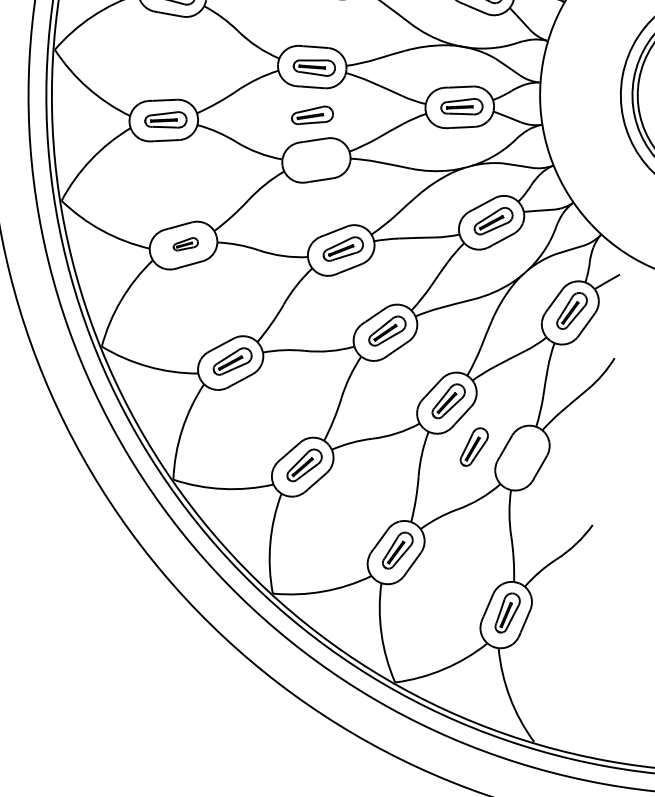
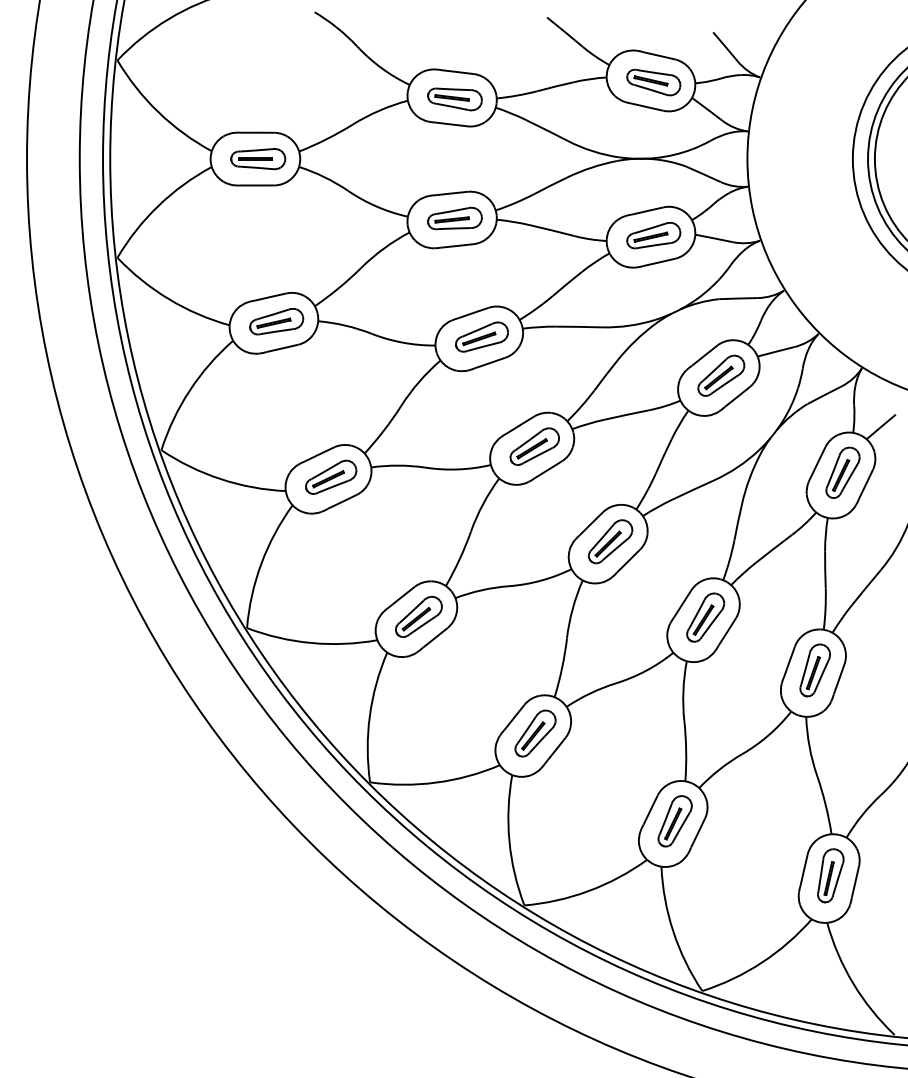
part: (312, 115) -> (481, 336), moved
part: (186, 243) -> (331, 476), size x1.67
part: (473, 447) -> (814, 670), moved

